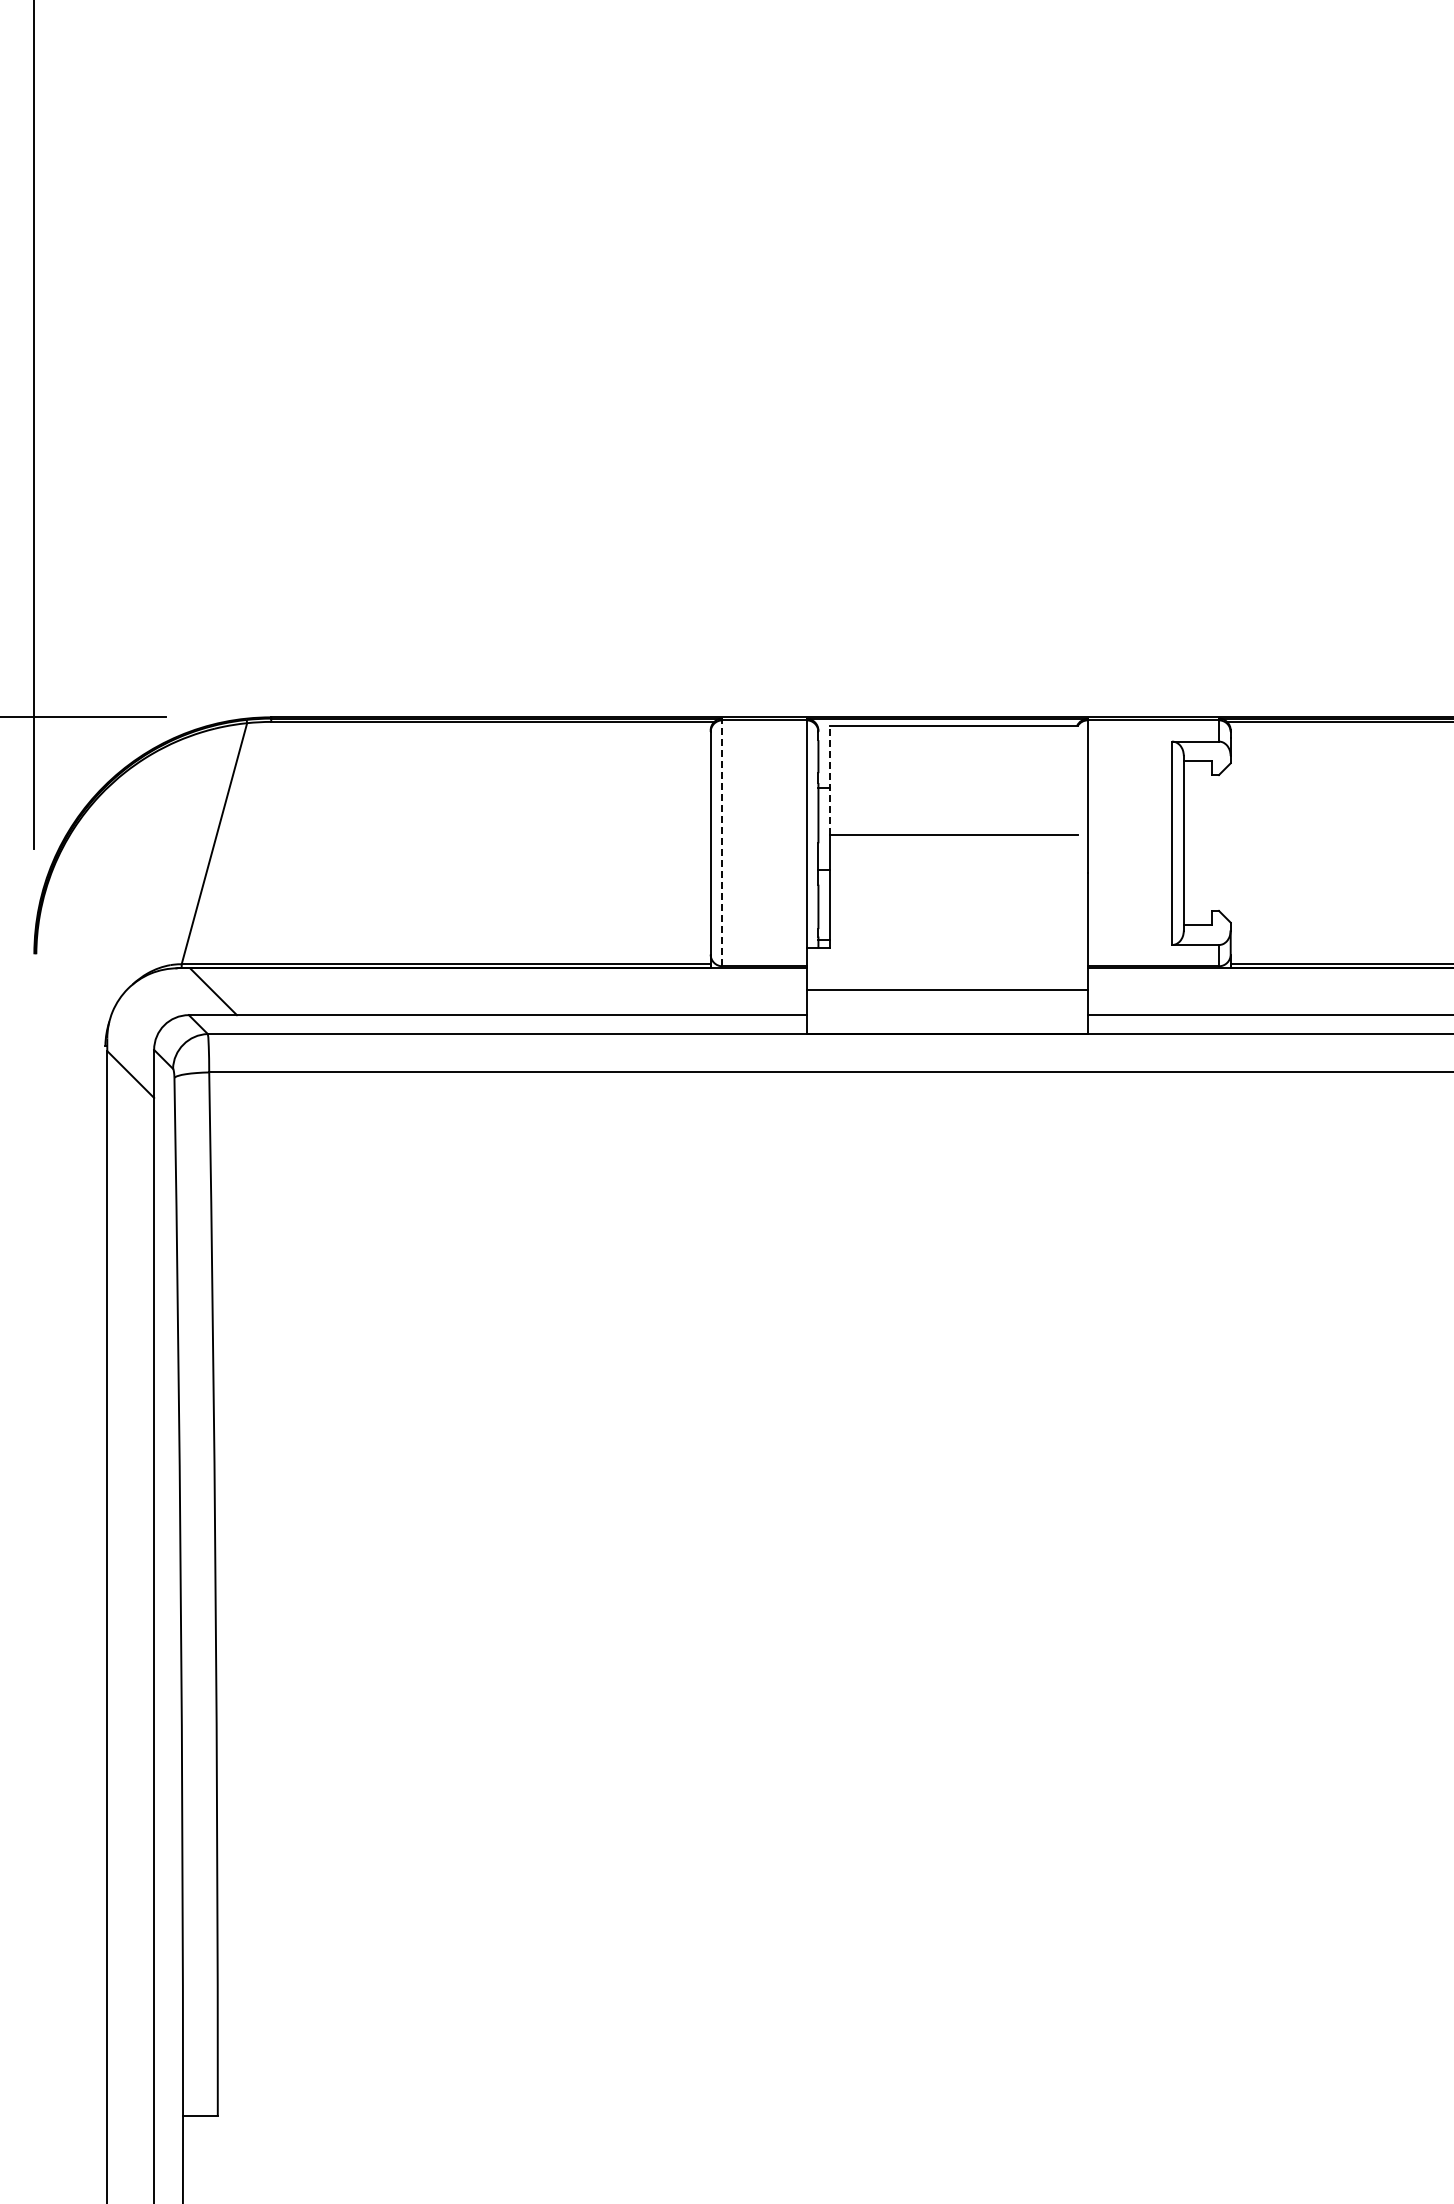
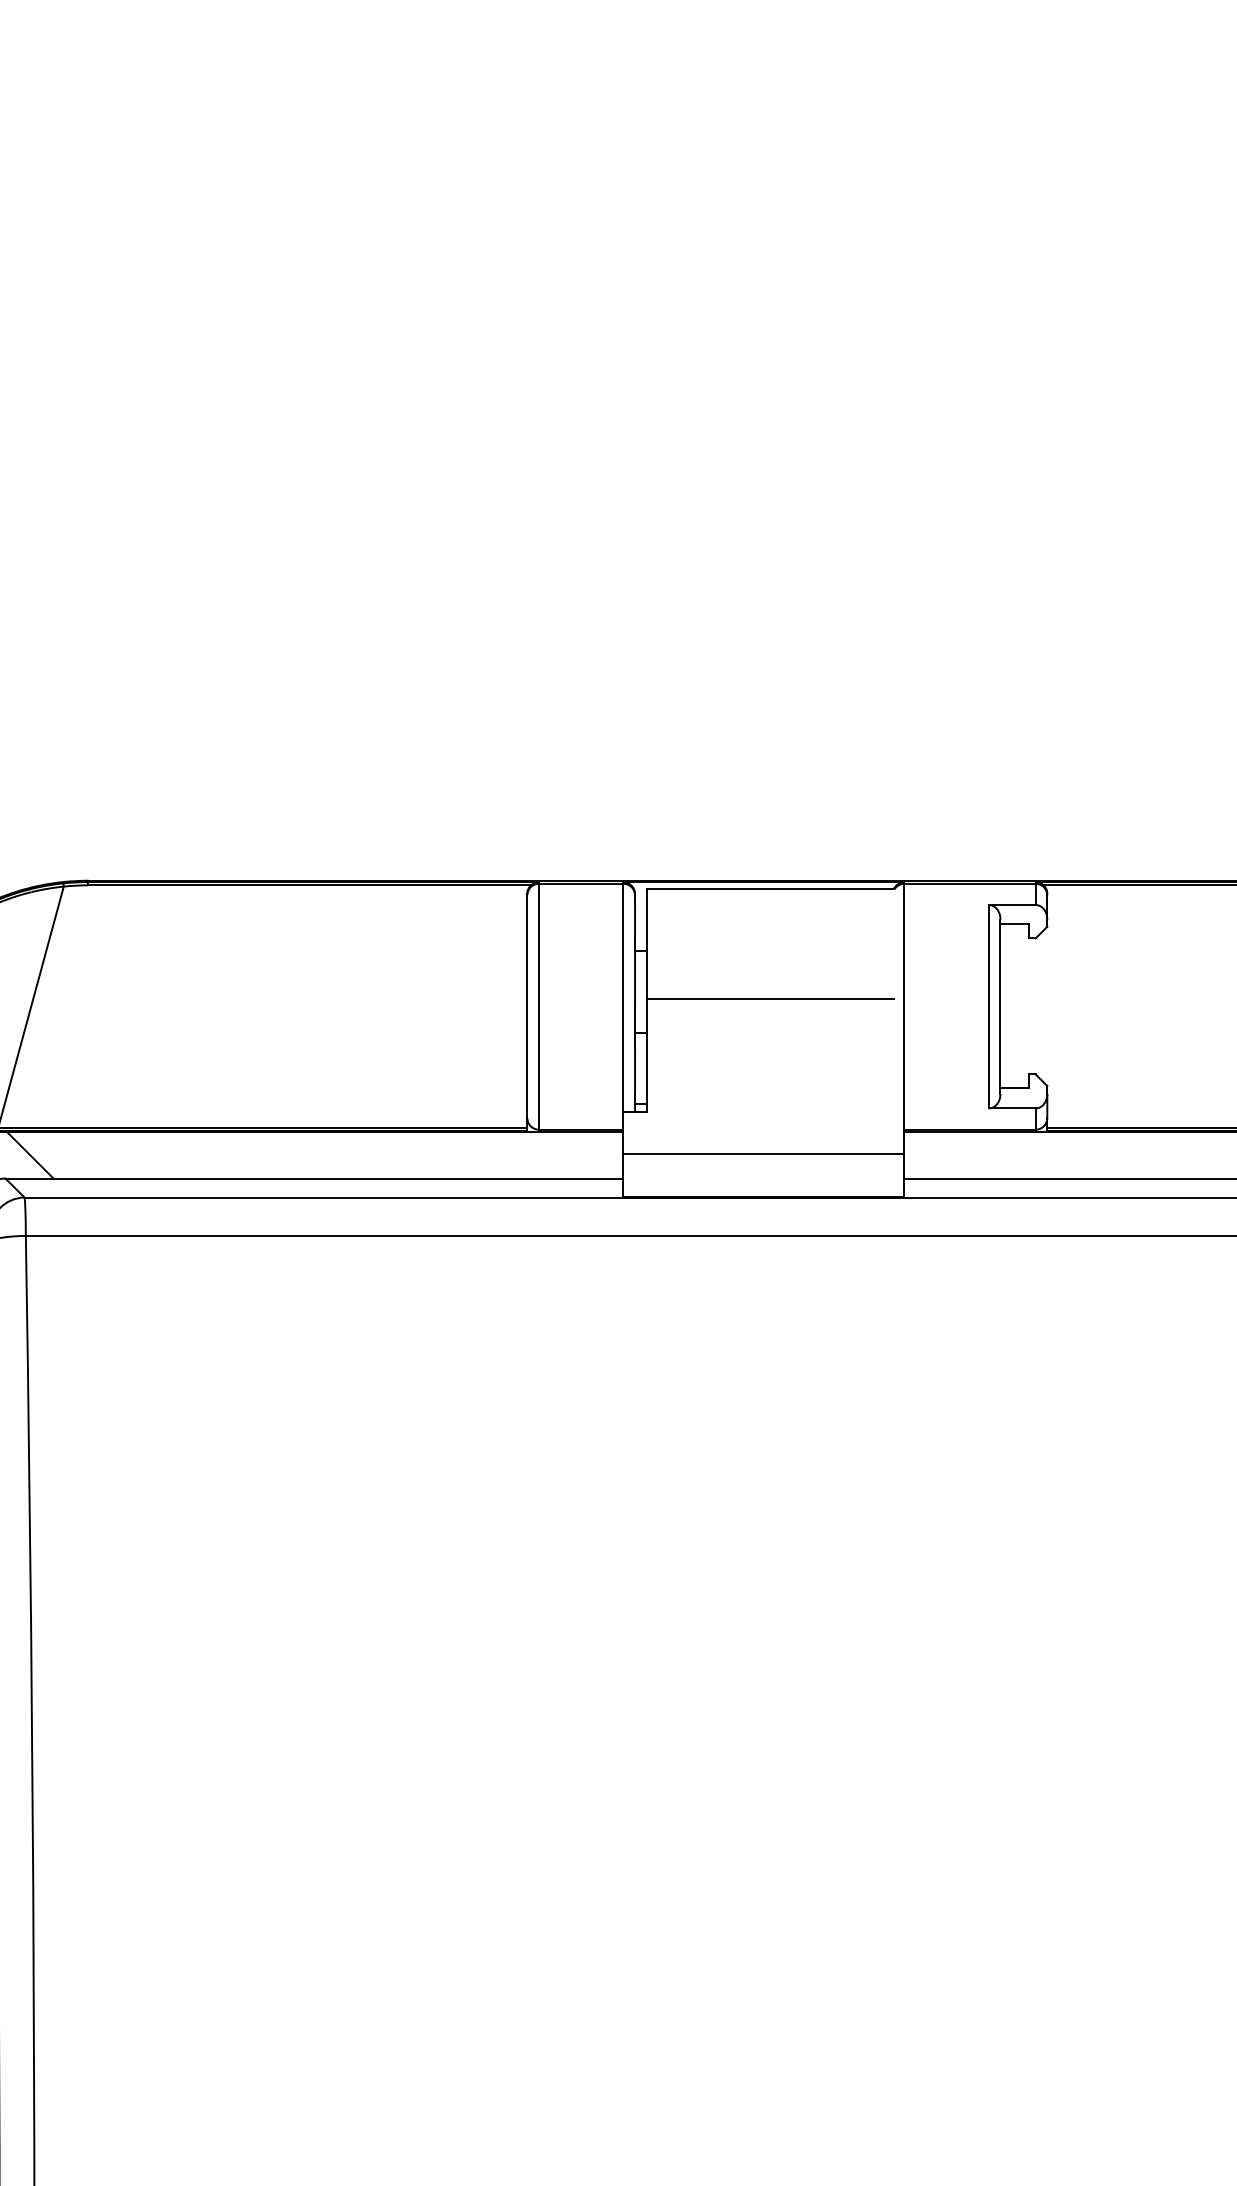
line: (830, 780) -> (647, 943), dashed -> solid
line: (722, 843) -> (539, 1006), dashed -> solid

